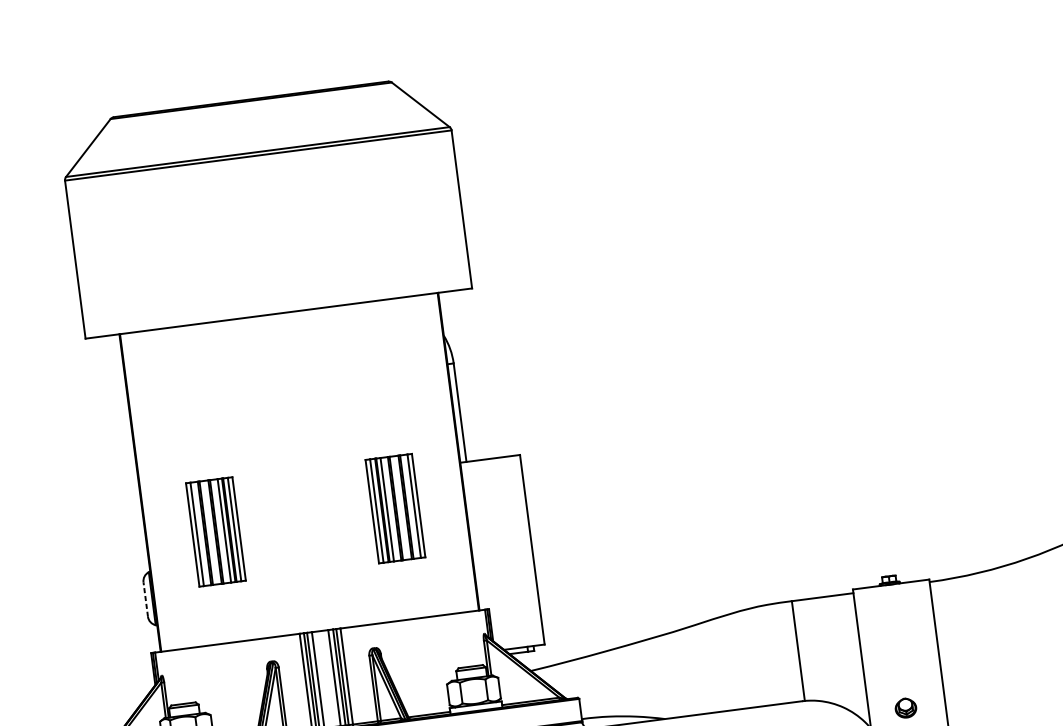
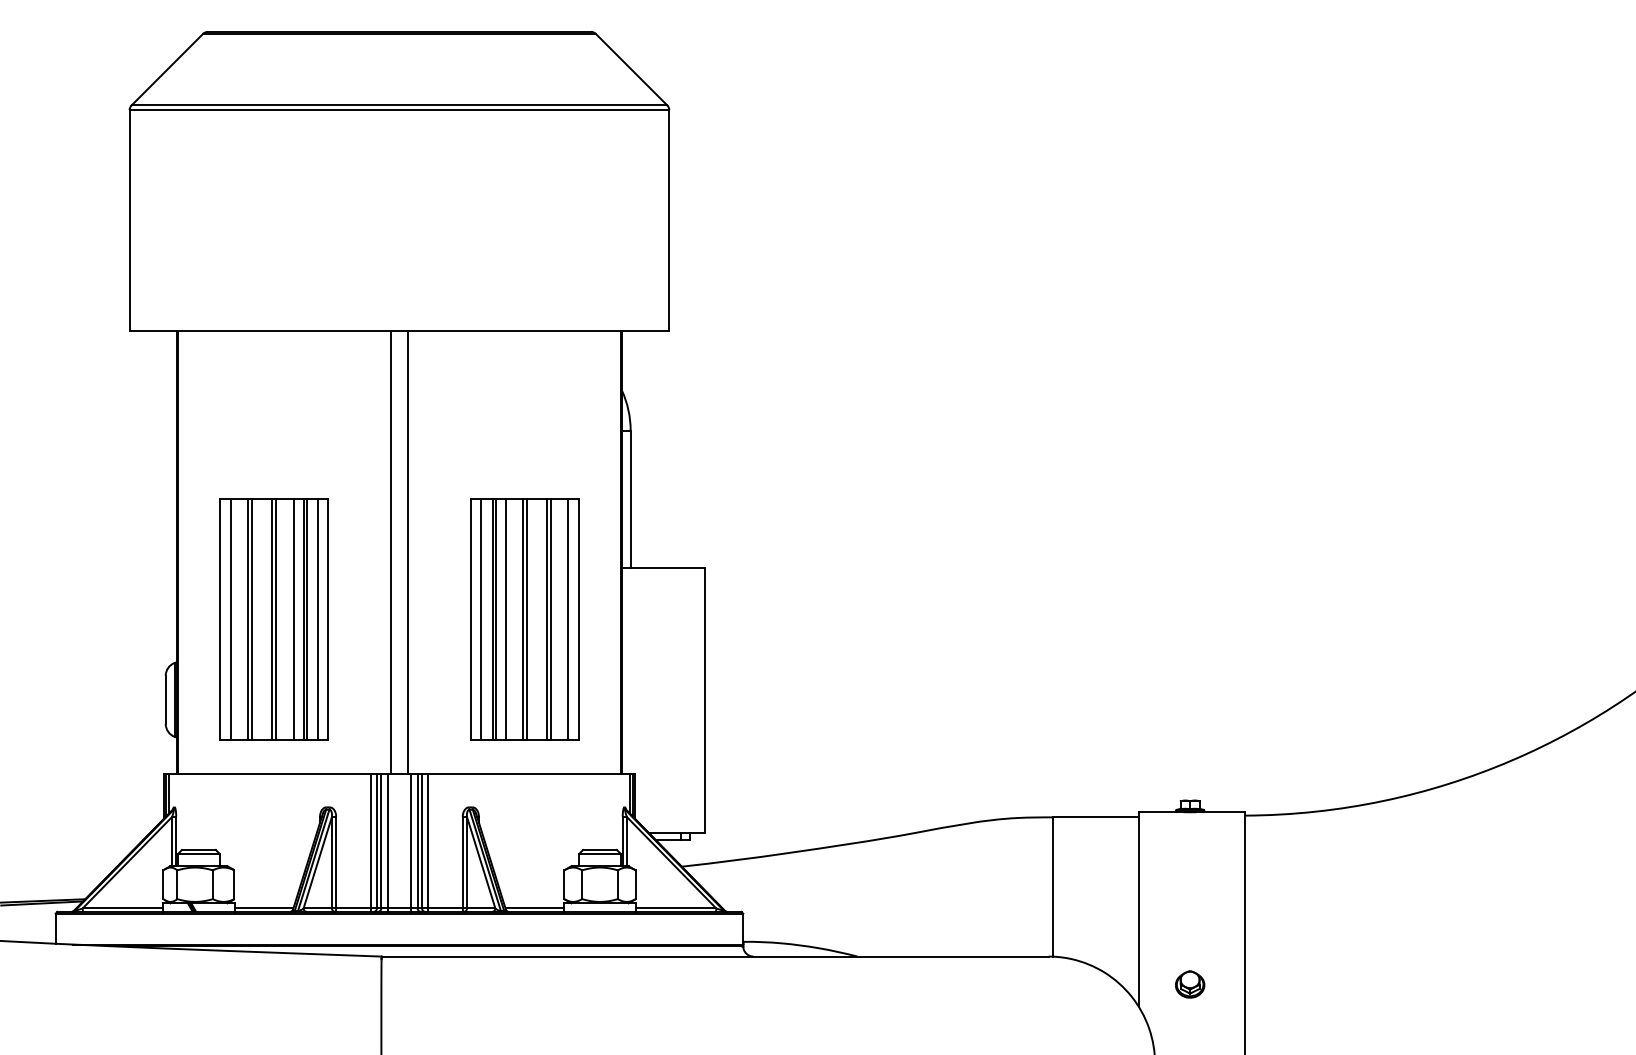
line: (305, 471) -> (407, 552), added
line: (293, 472) -> (391, 552), added
part: (395, 508) -> (524, 619), size x1.67
part: (215, 531) -> (273, 619), size x1.67
line: (145, 599) -> (165, 699), dashed -> solid

